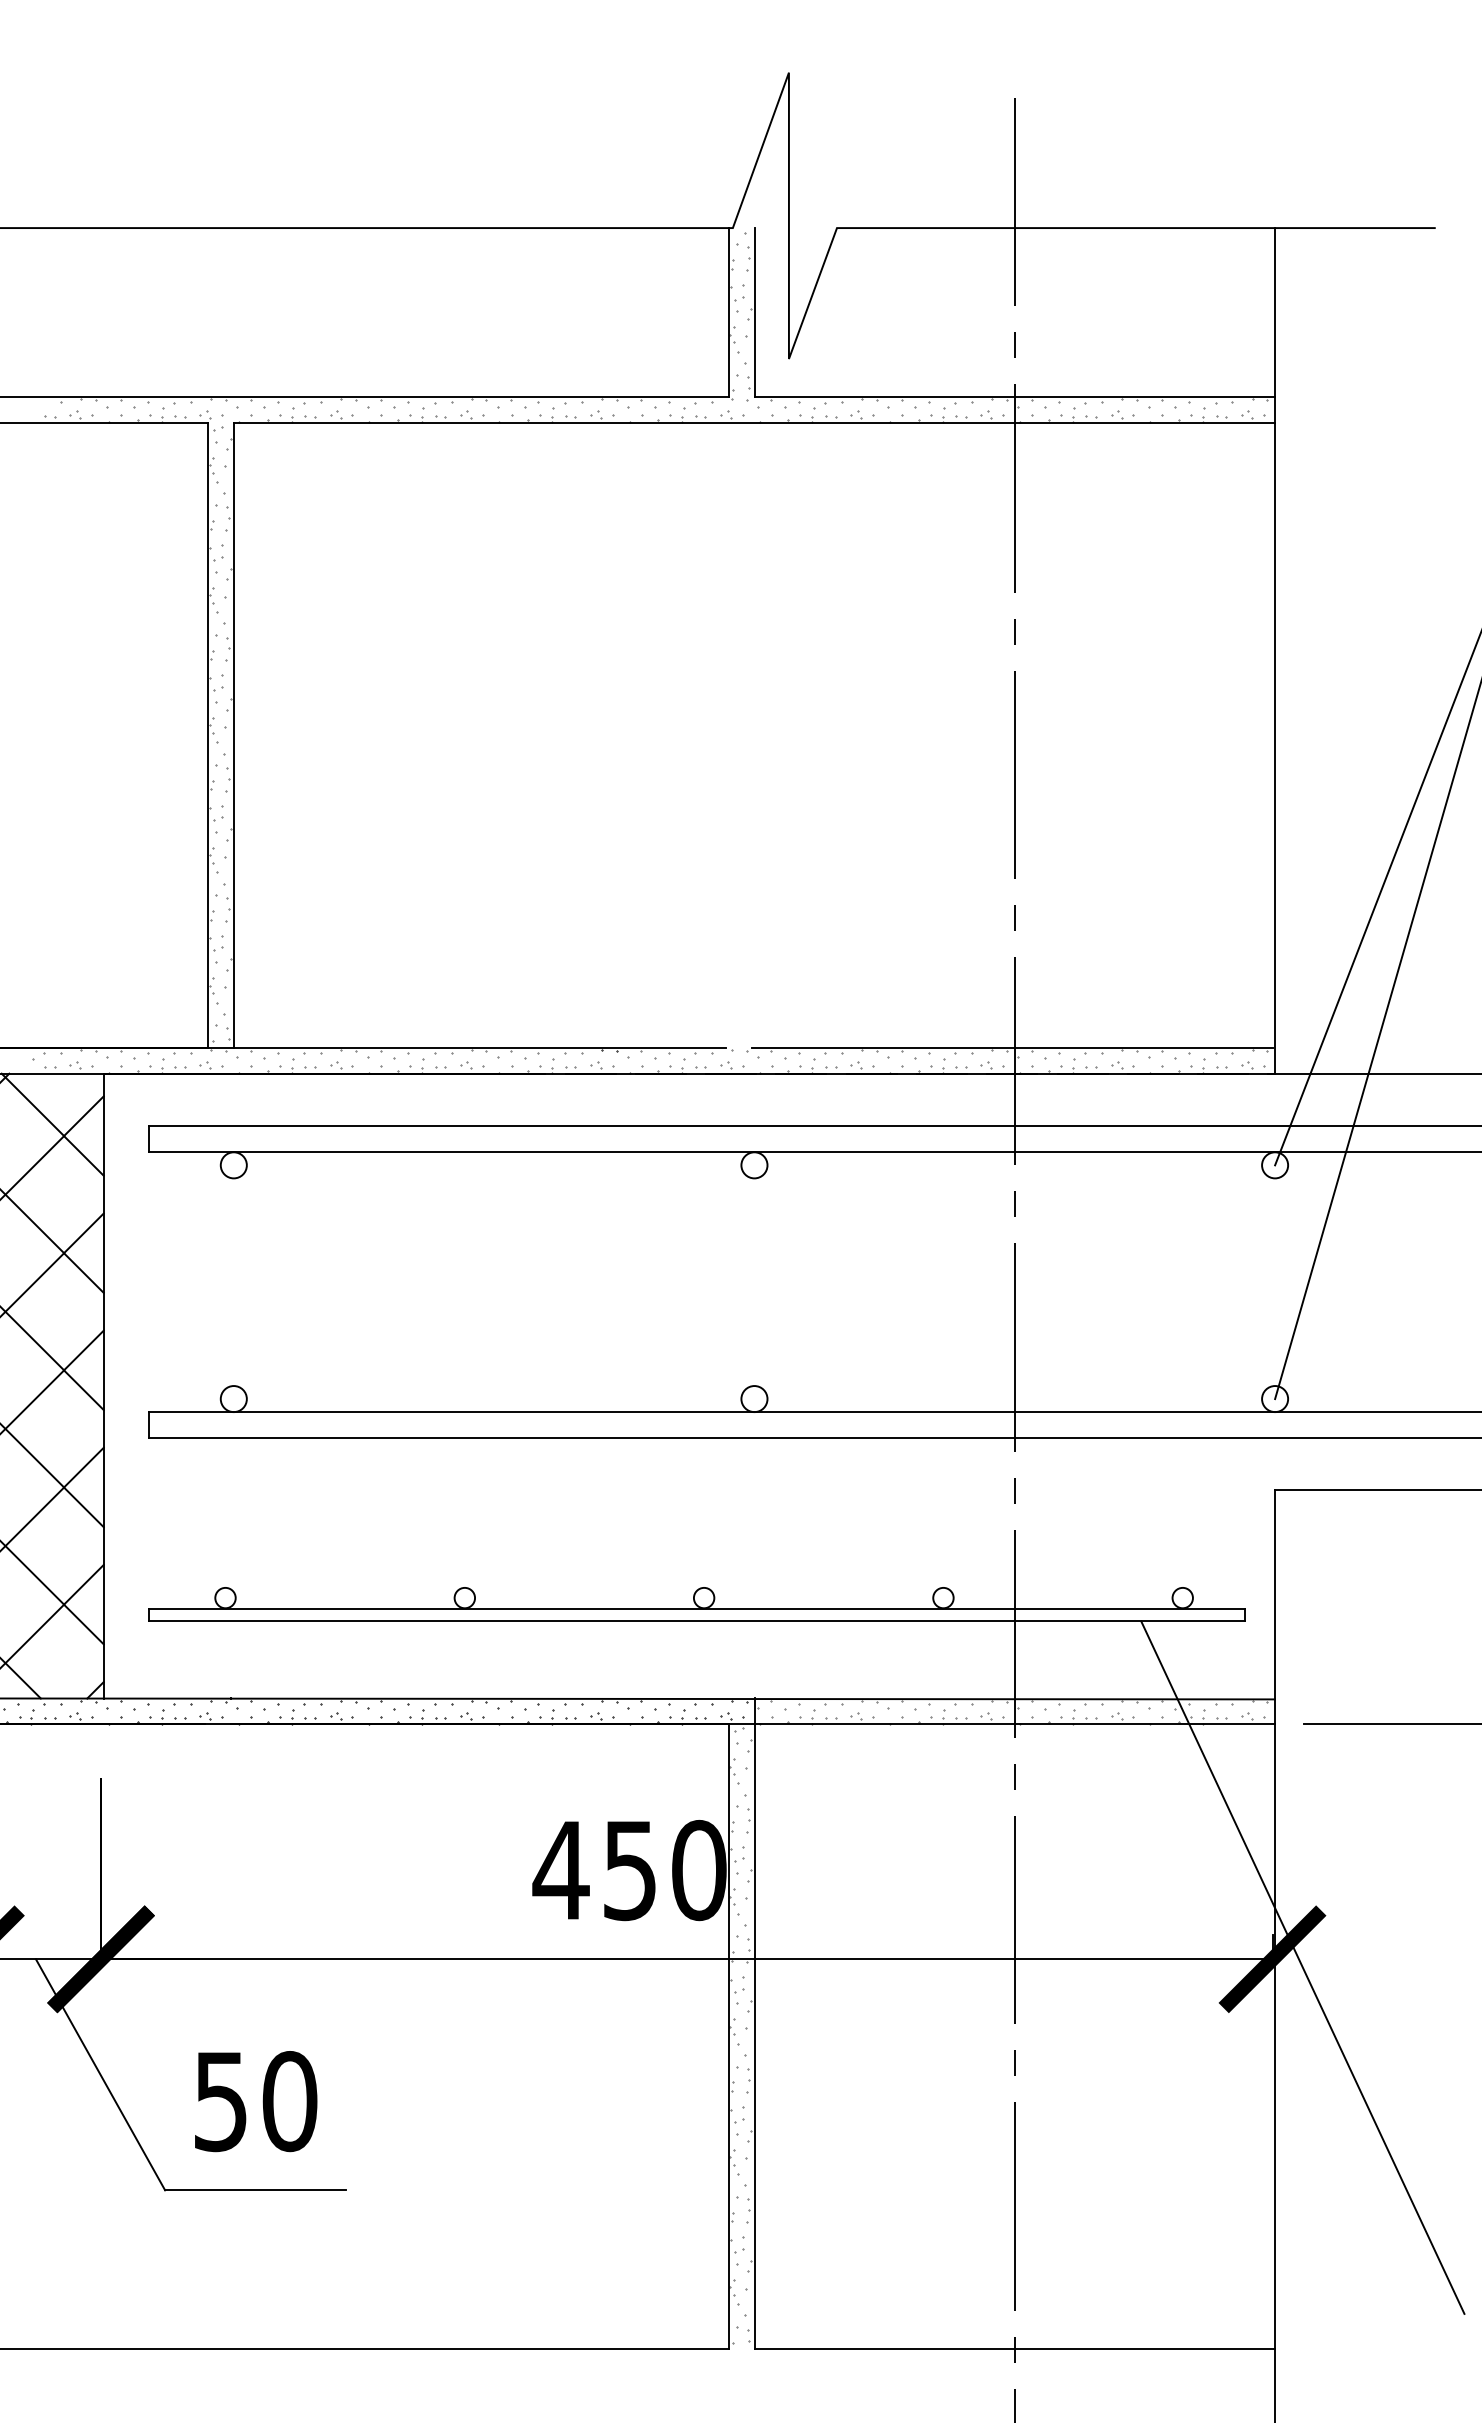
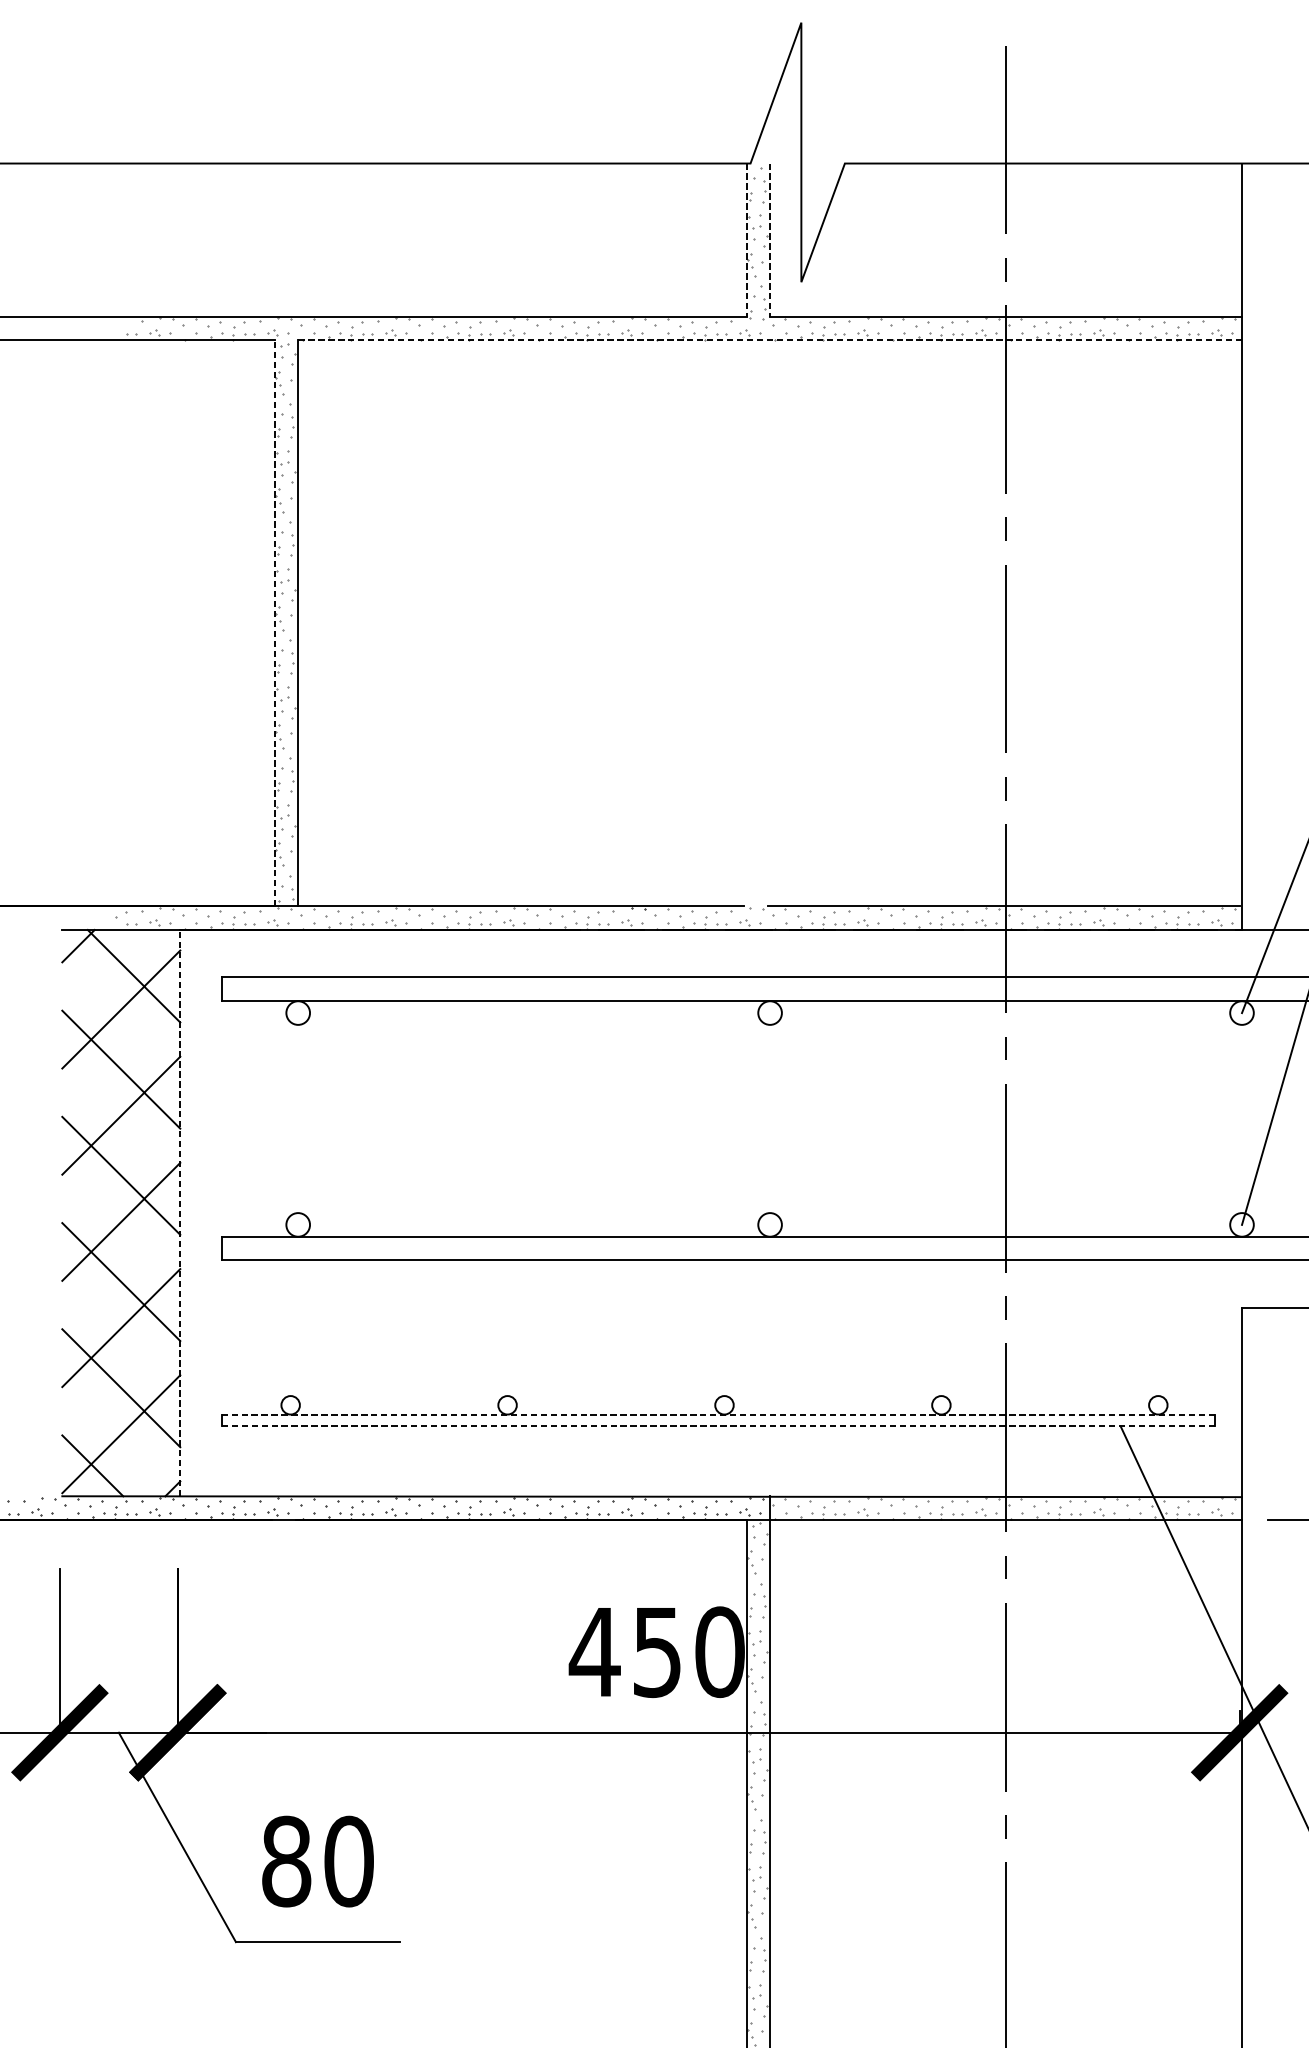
line: (728, 312) -> (746, 240), solid -> dashed
line: (754, 312) -> (770, 240), solid -> dashed
line: (754, 422) -> (770, 339), solid -> dashed
line: (207, 734) -> (274, 622), solid -> dashed
line: (103, 1385) -> (180, 1212), solid -> dashed
line: (697, 1608) -> (718, 1414), solid -> dashed
line: (696, 1621) -> (717, 1426), solid -> dashed
text: (221, 2101) -> (287, 1861), 50 -> 80

